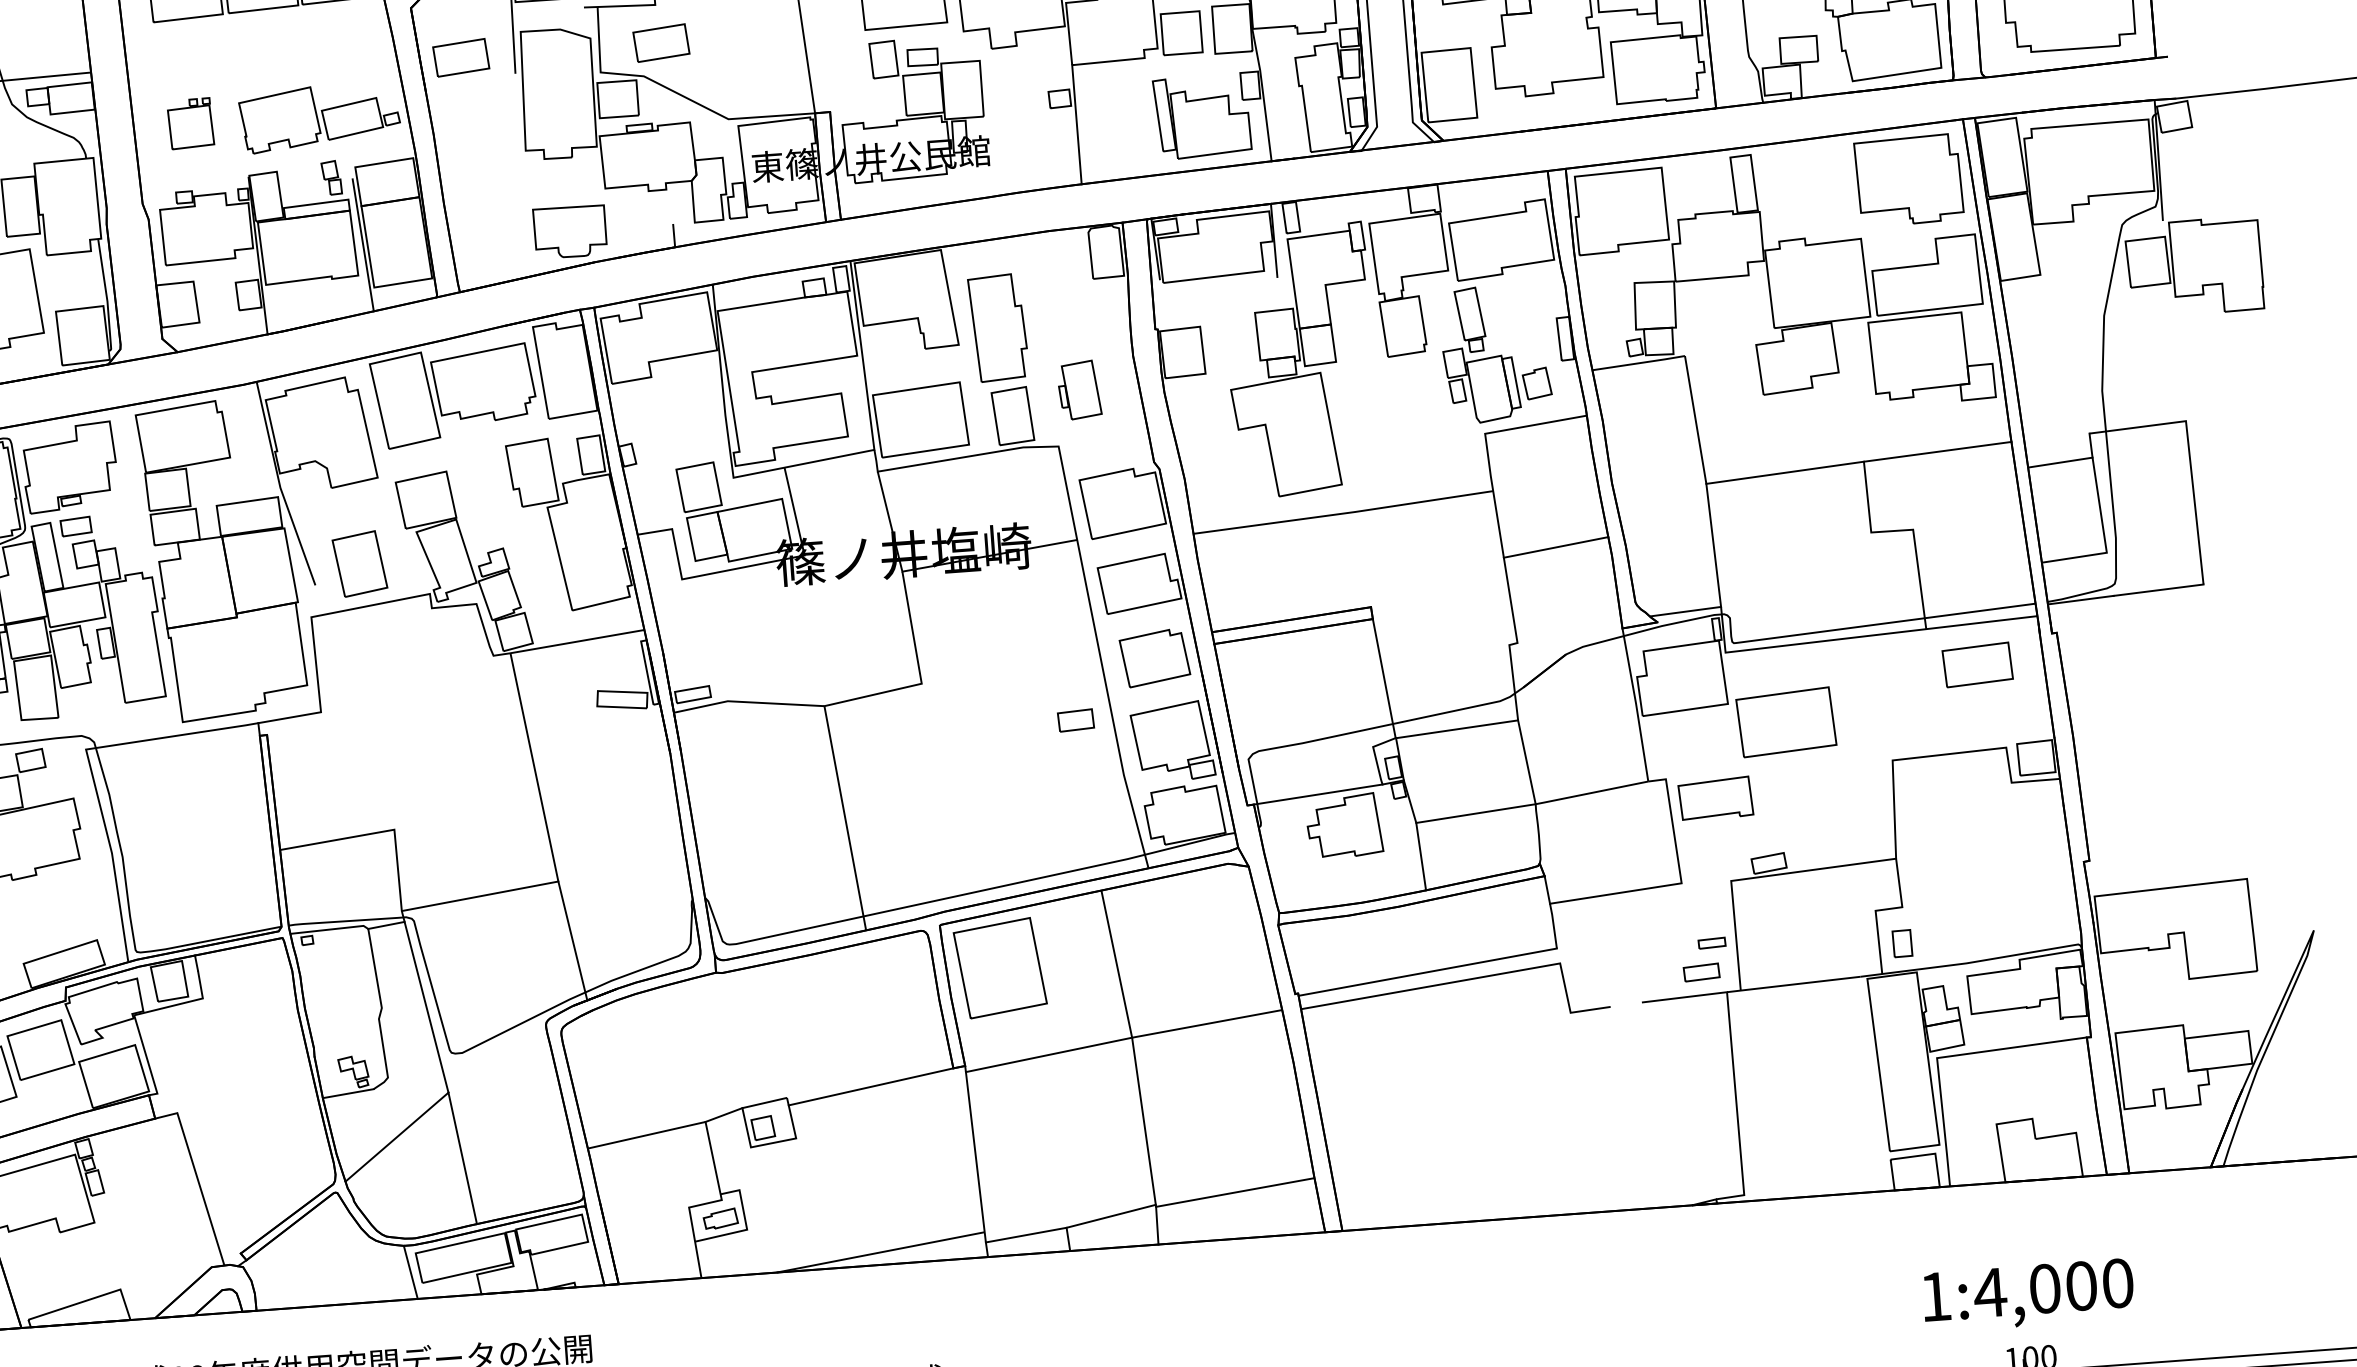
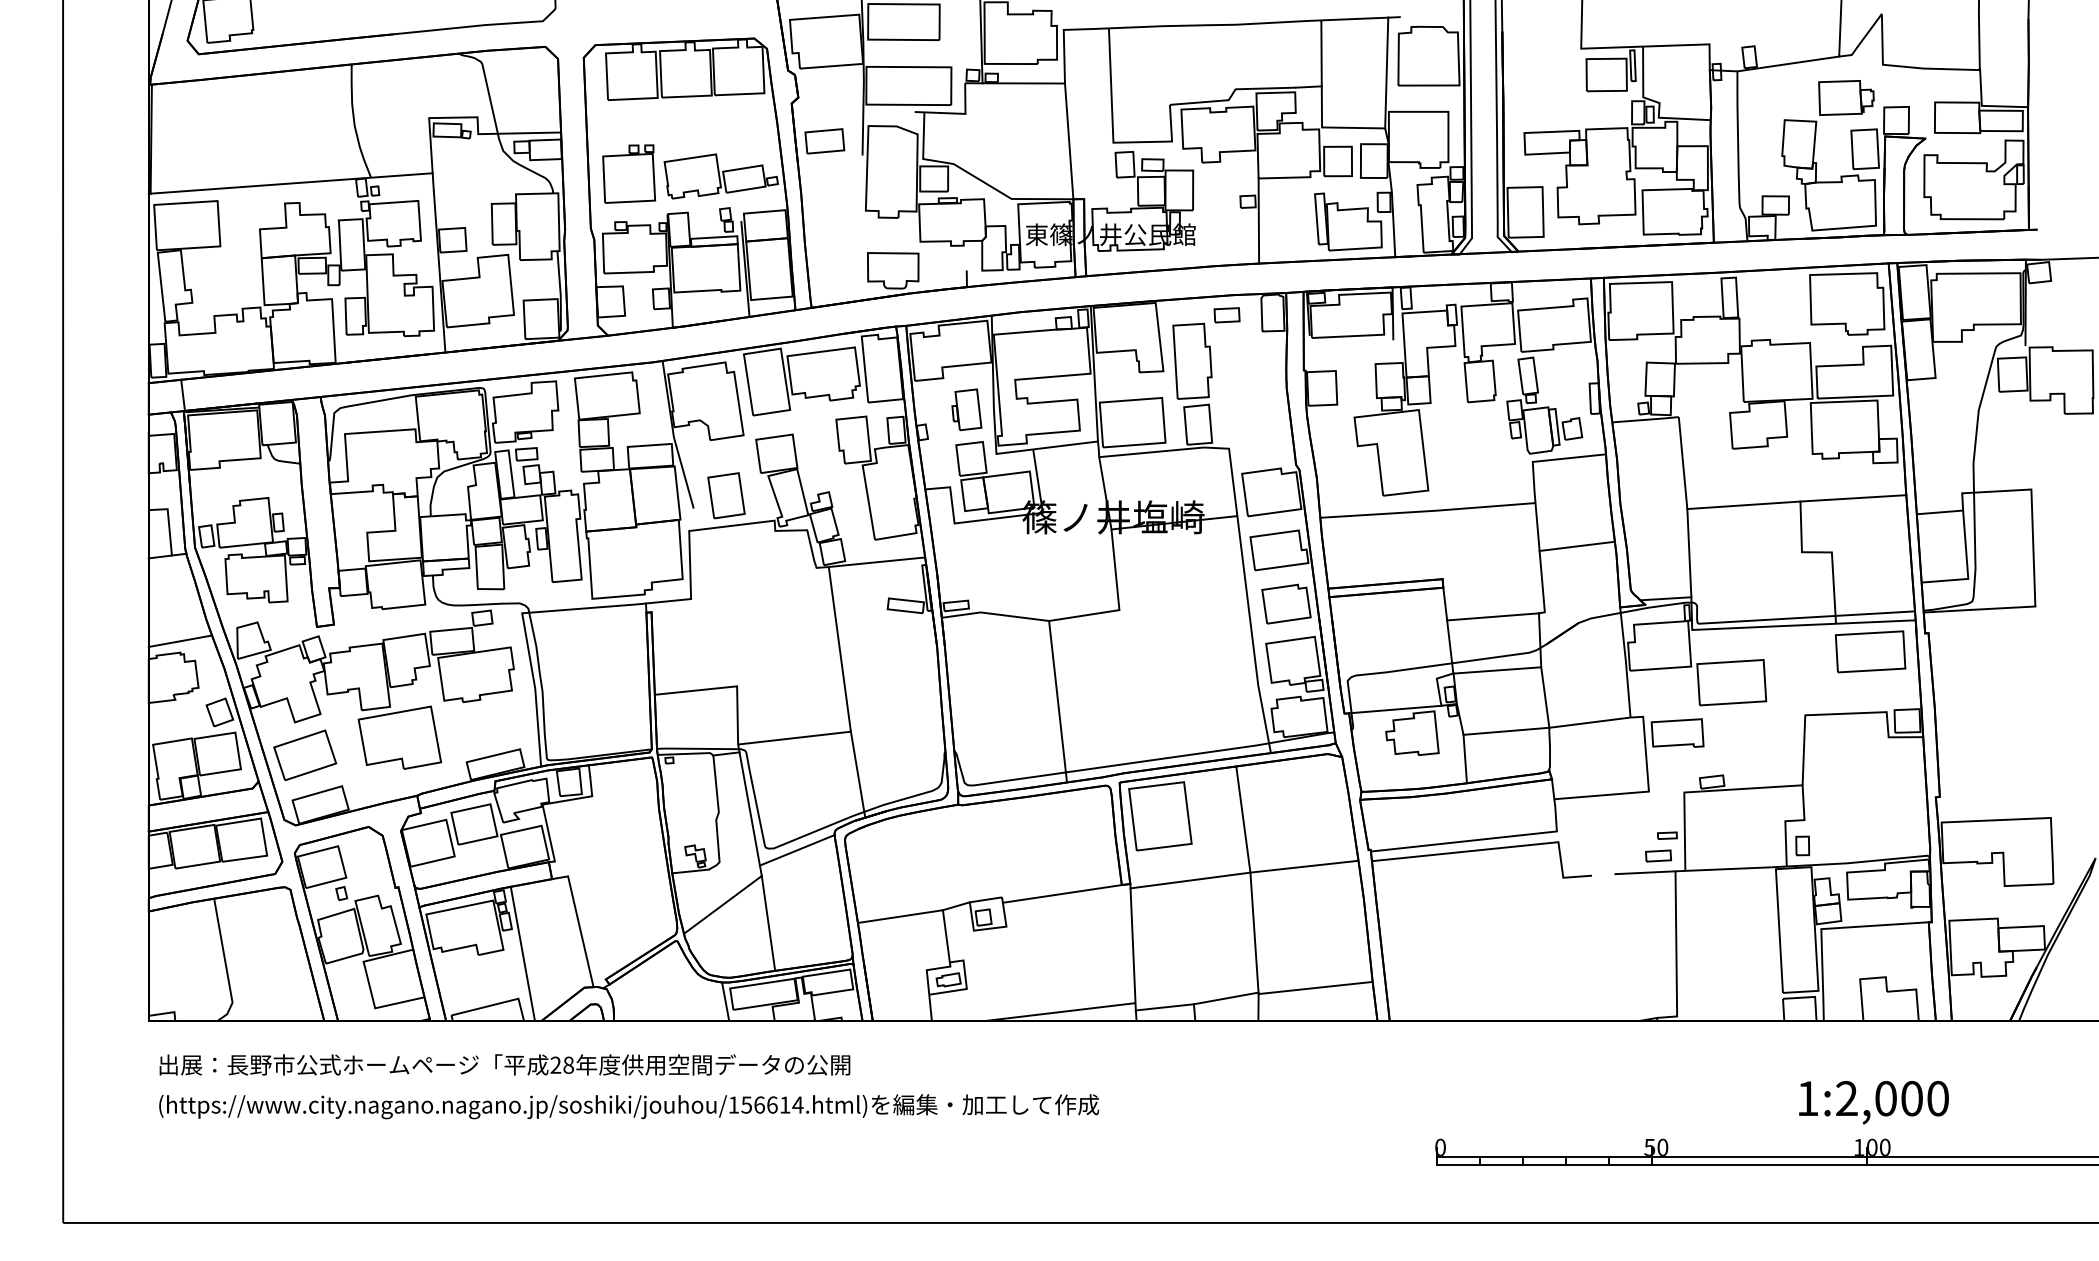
part: (660, 43) -> (967, 141), removed
part: (191, 122) -> (629, 173), size x1.67
part: (1079, 389) -> (966, 409), moved
line: (1444, 654) -> (1492, 616), added
part: (1977, 664) -> (1870, 651), size x1.43
part: (1075, 720) -> (1226, 315), moved
line: (494, 1053) -> (796, 850), added
line: (121, 1225) -> (522, 953), added
text: (1989, 1292) -> (1846, 1098), 1:4,000 -> 1:2,000

